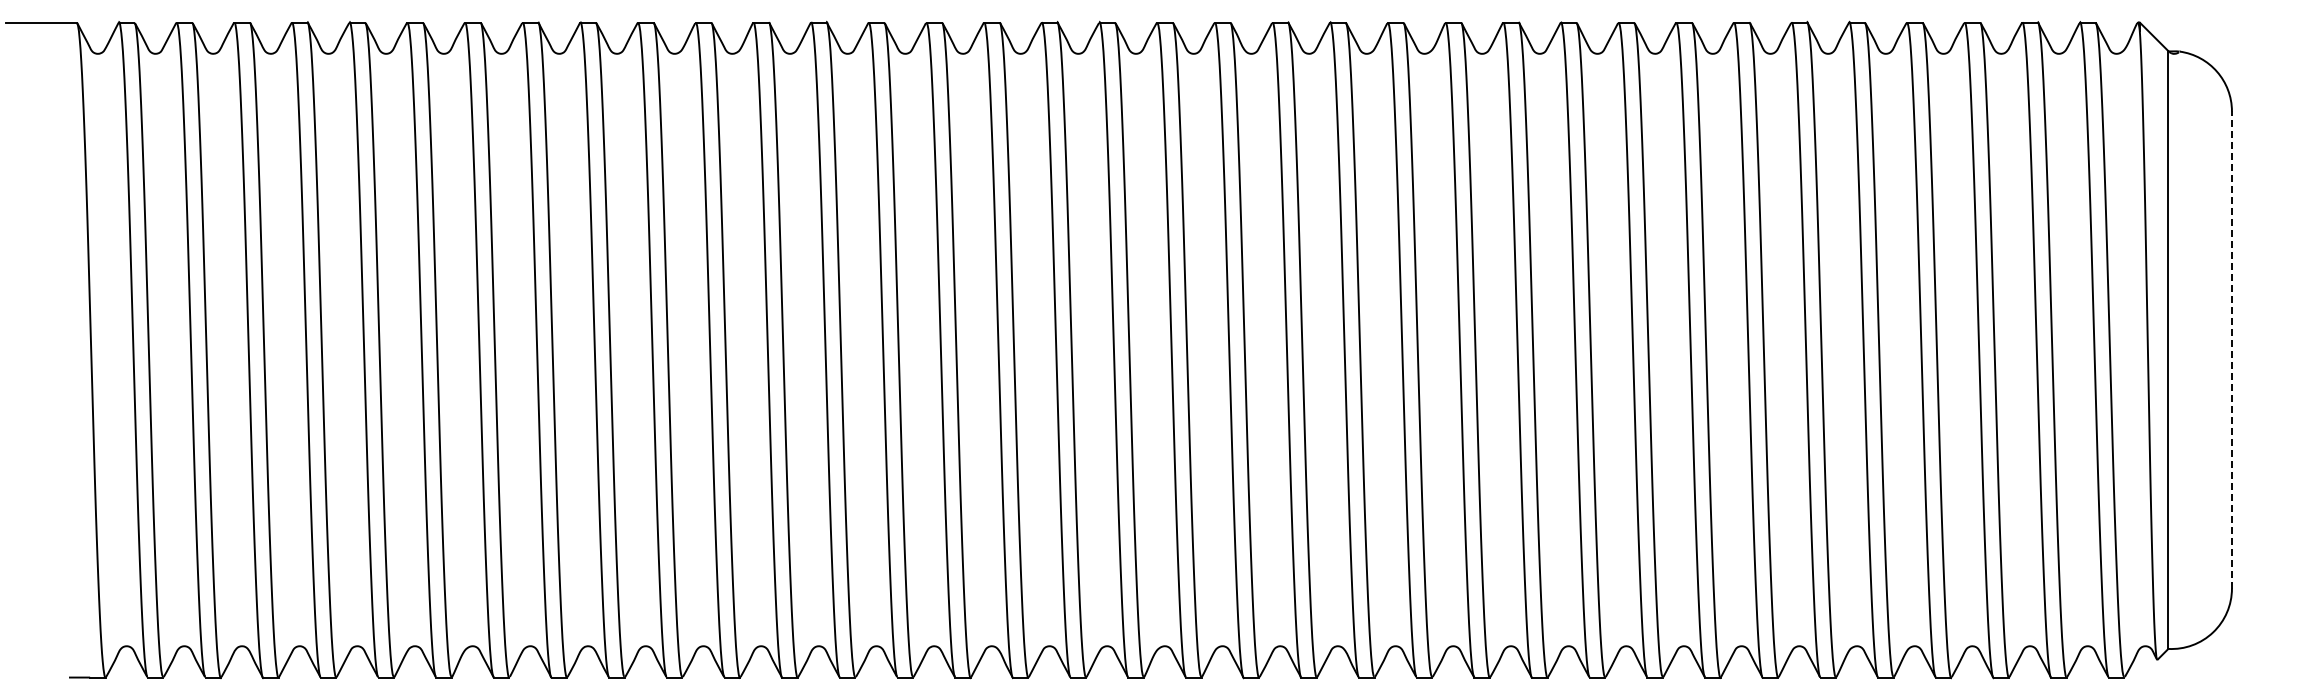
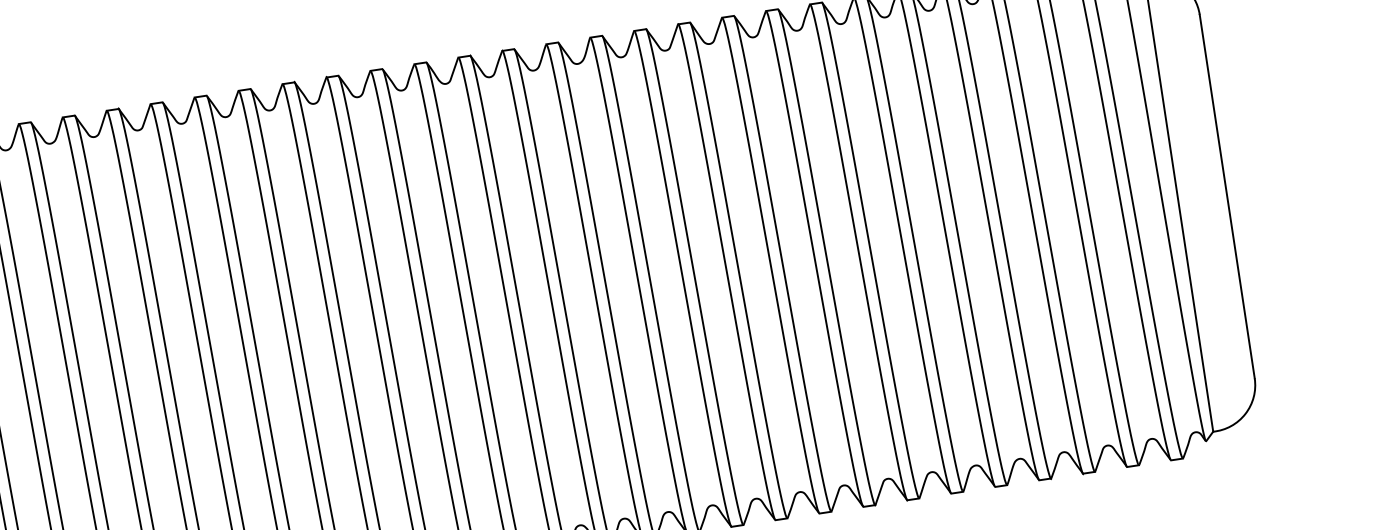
line: (2231, 350) -> (1226, 197), dashed -> solid

